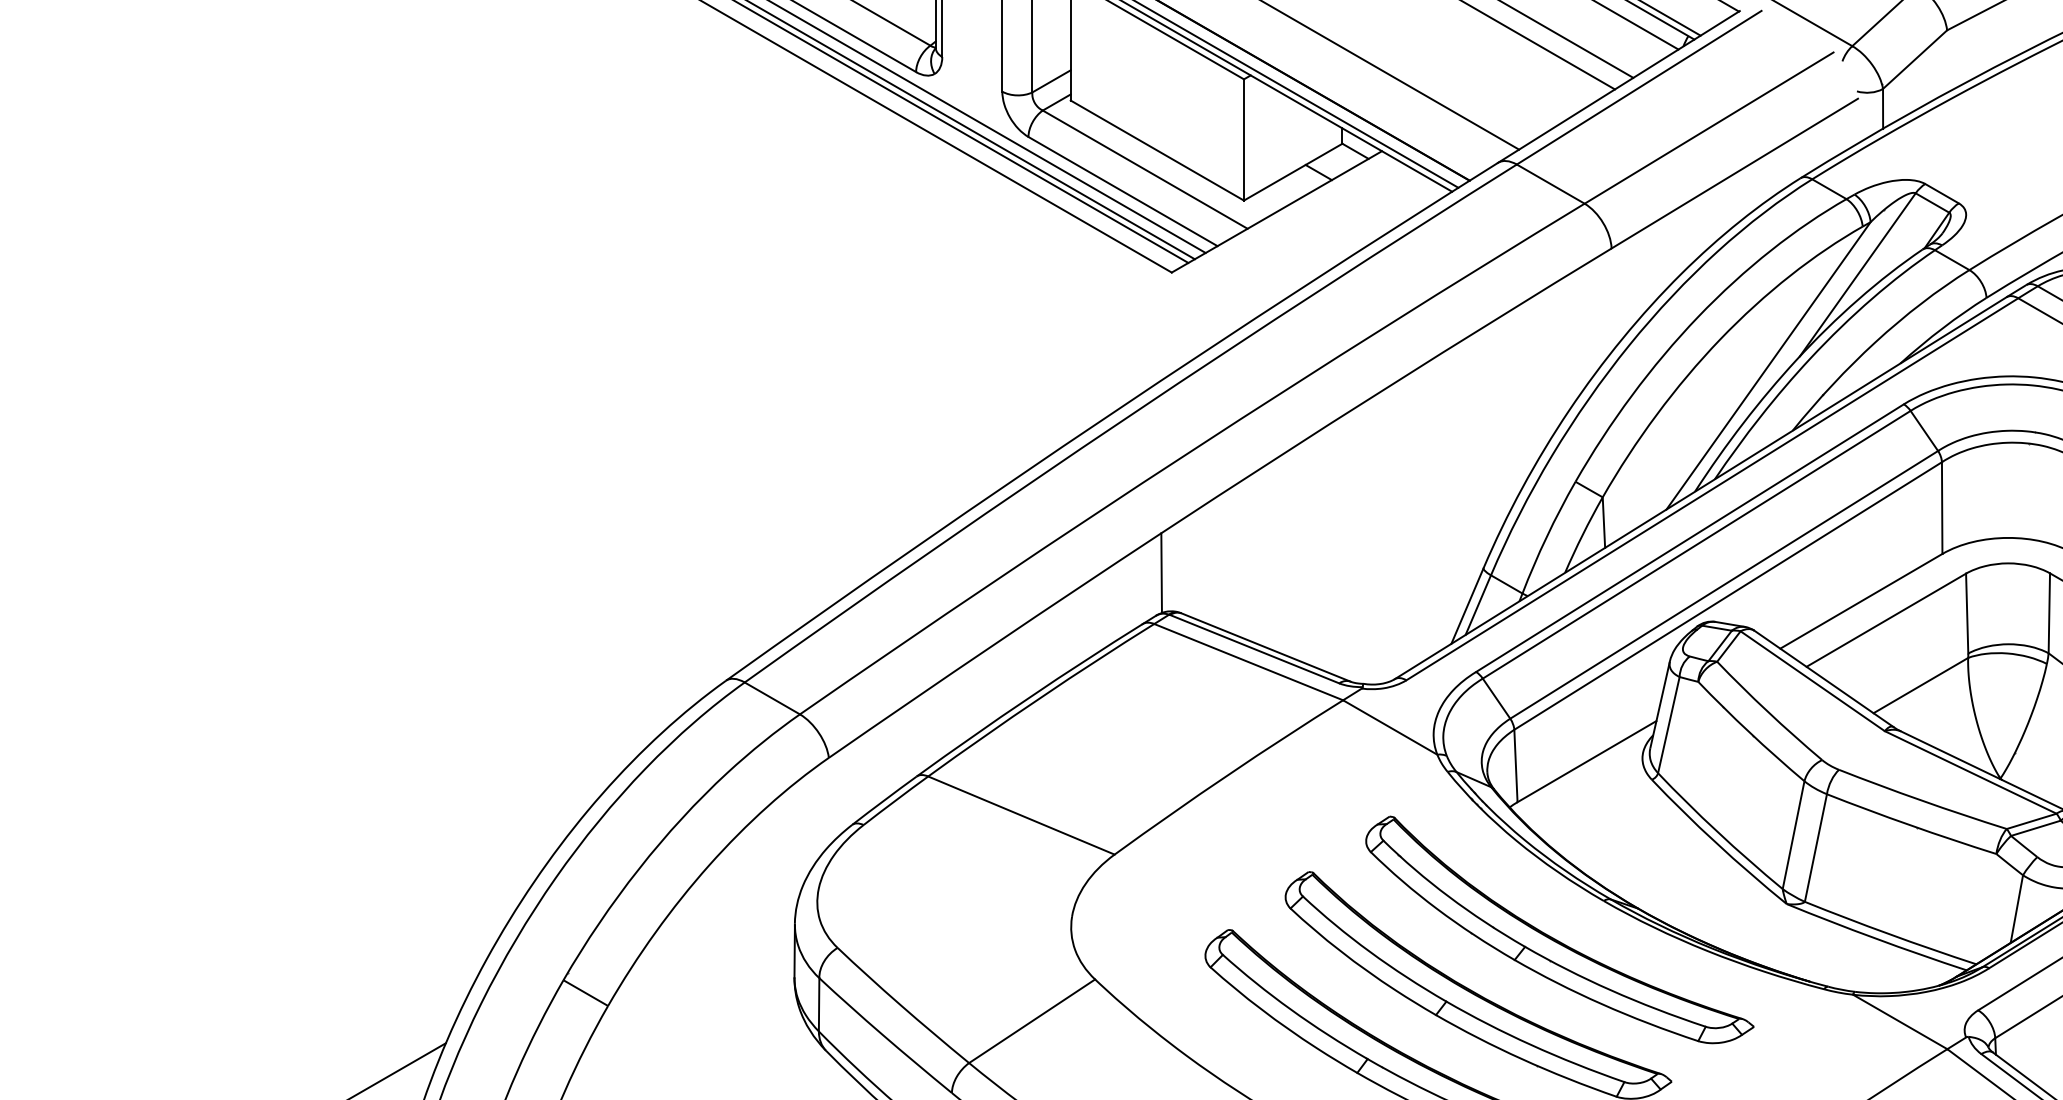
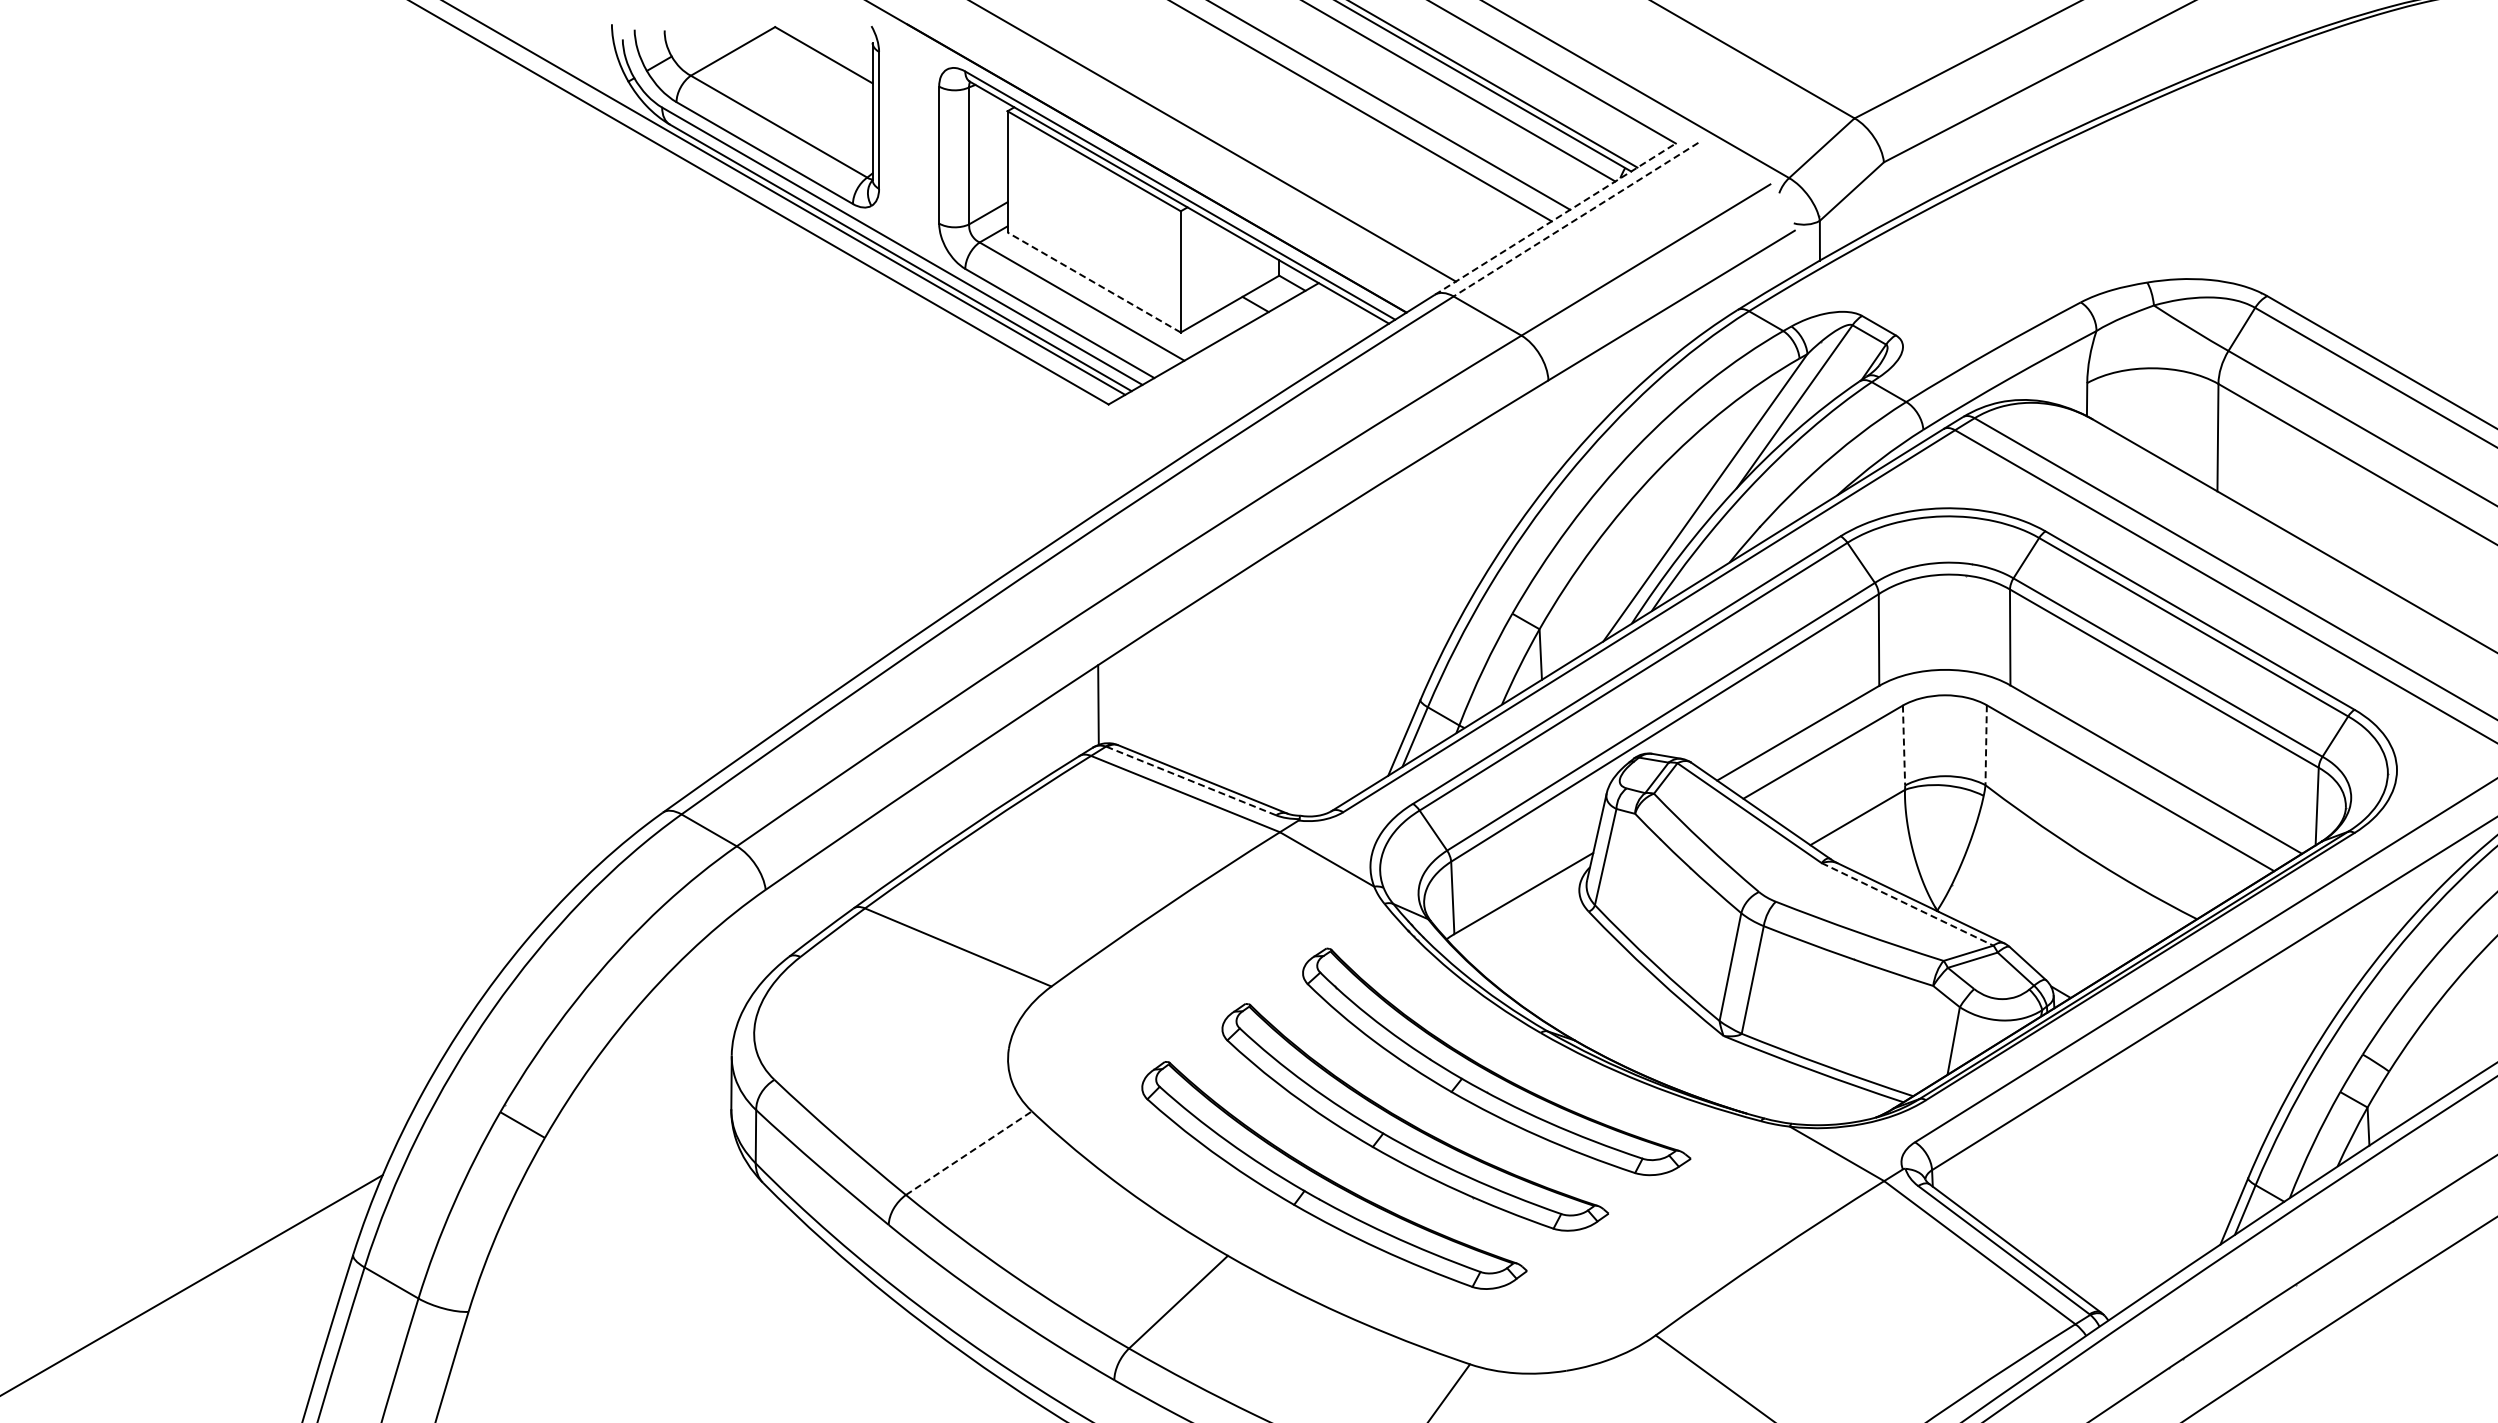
line: (1618, 86) -> (1555, 218), solid -> dashed
line: (1638, 87) -> (1575, 219), solid -> dashed
line: (1156, 150) -> (1093, 282), solid -> dashed
line: (1967, 613) -> (1904, 745), solid -> dashed
line: (2049, 613) -> (1986, 745), solid -> dashed
line: (1254, 648) -> (1191, 780), solid -> dashed
line: (1971, 772) -> (1908, 904), solid -> dashed
line: (1031, 1021) -> (968, 1153), solid -> dashed

